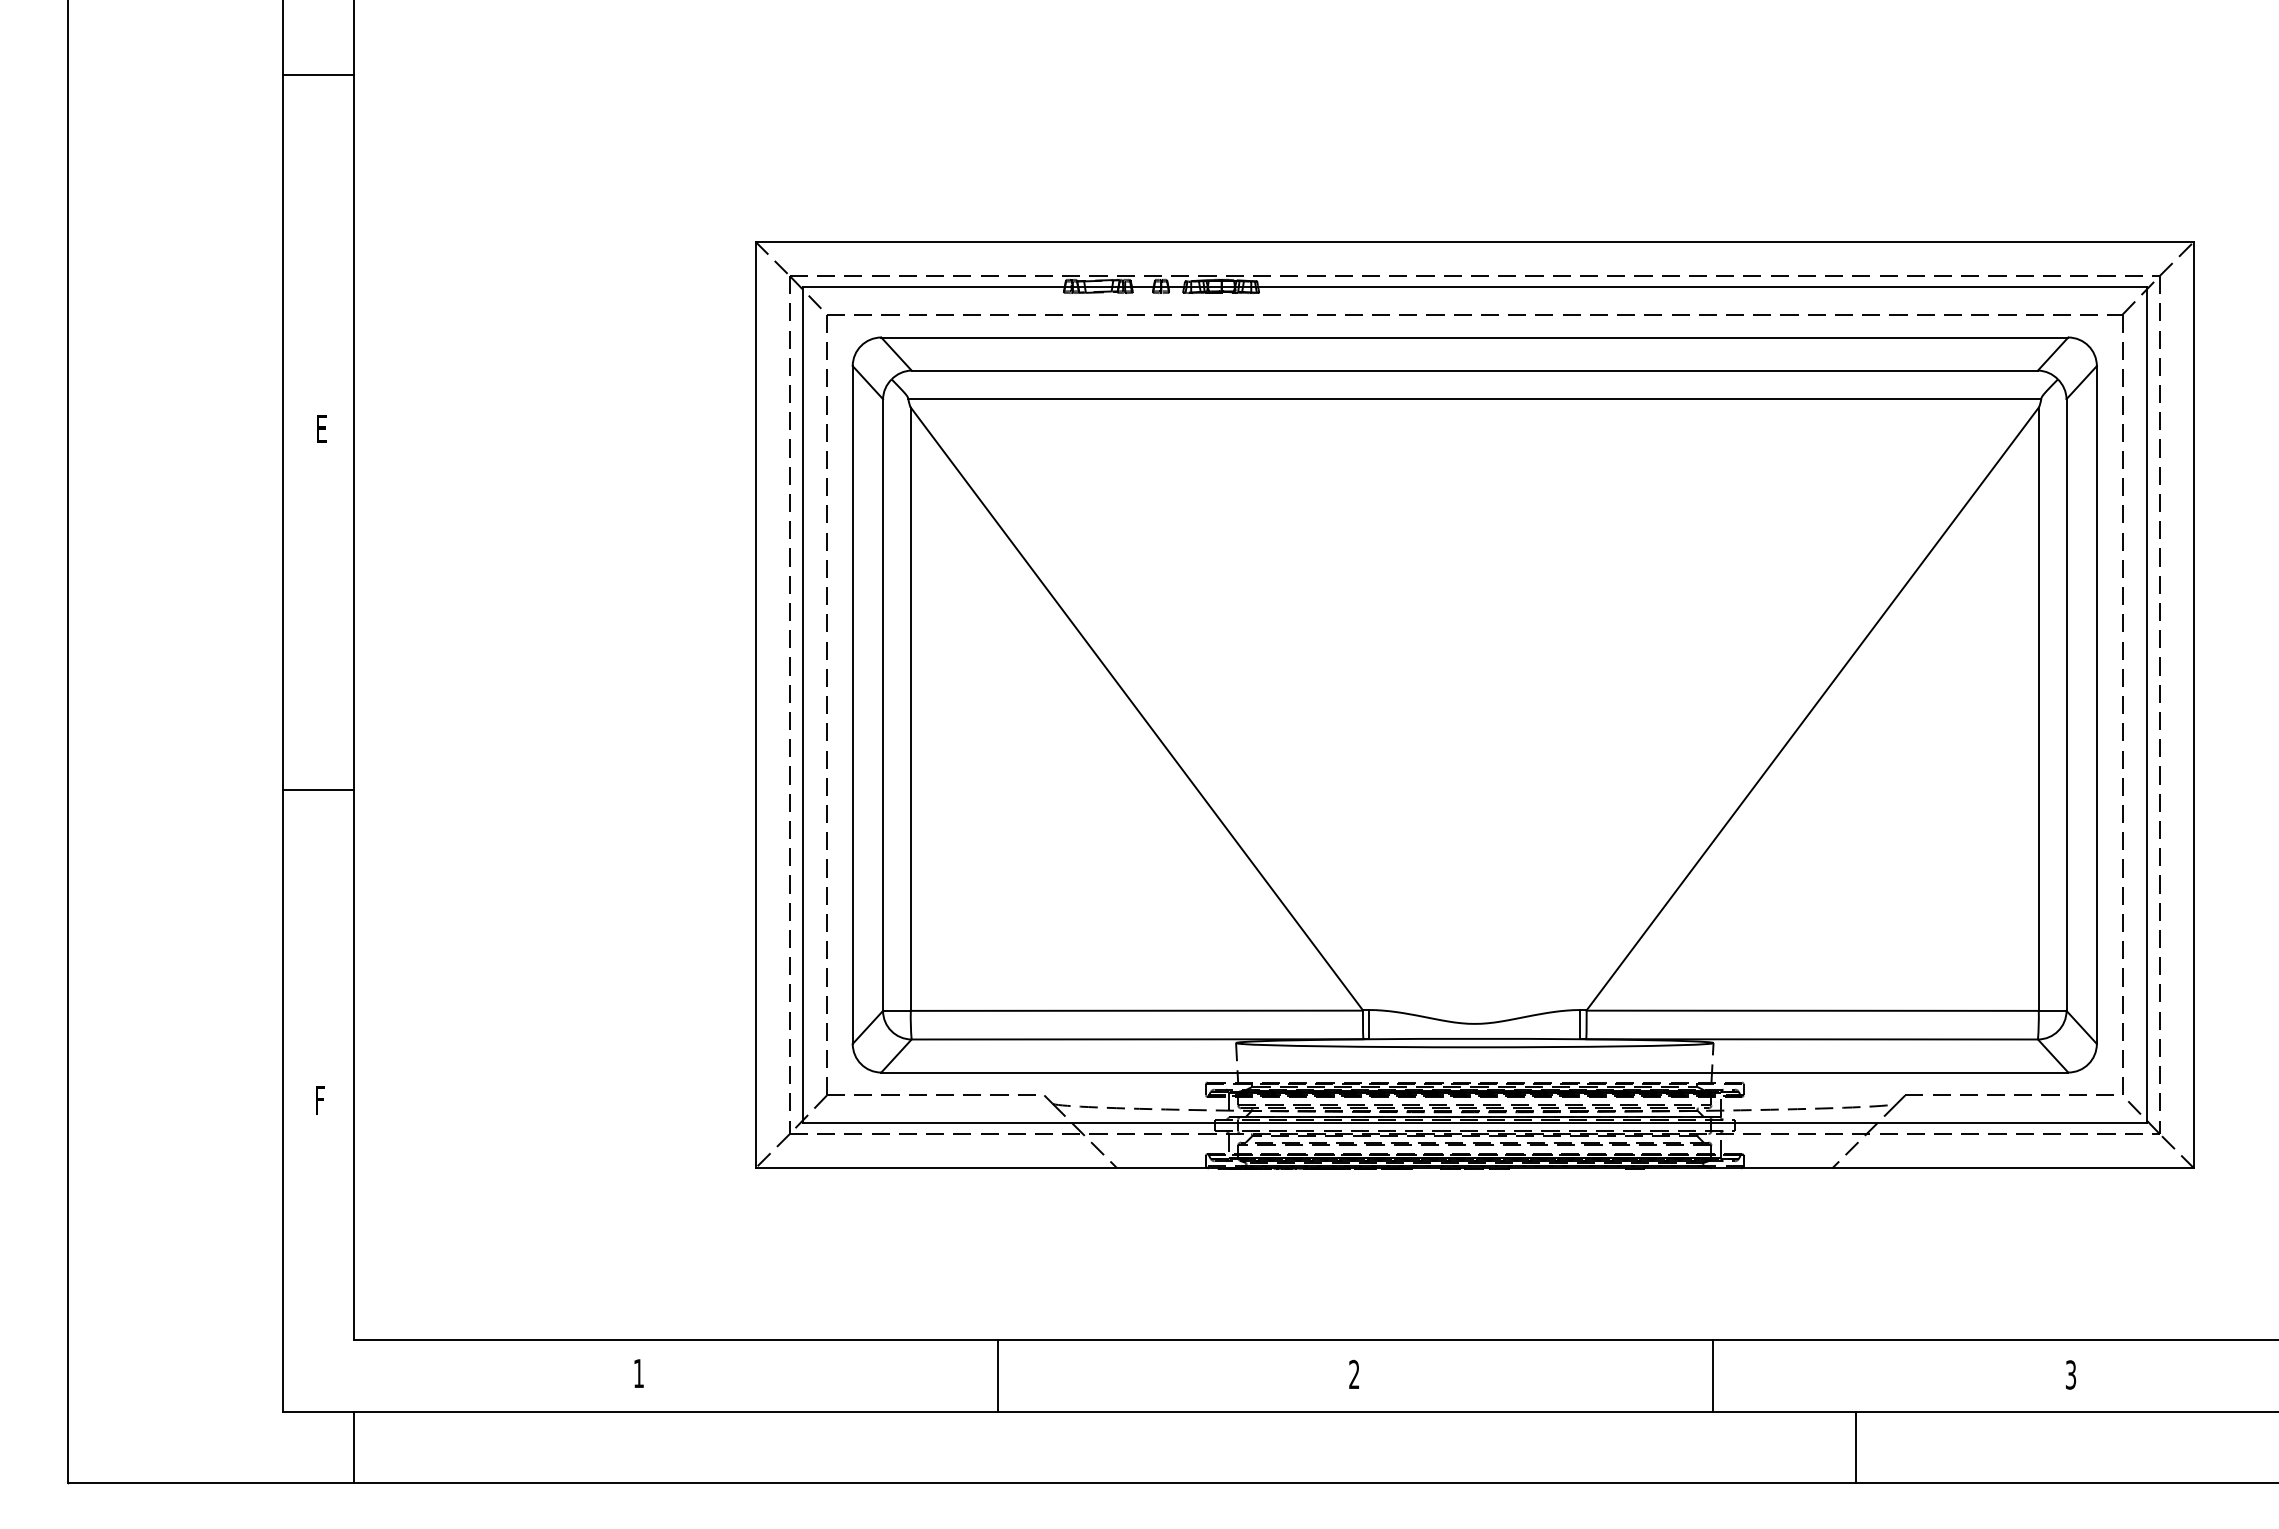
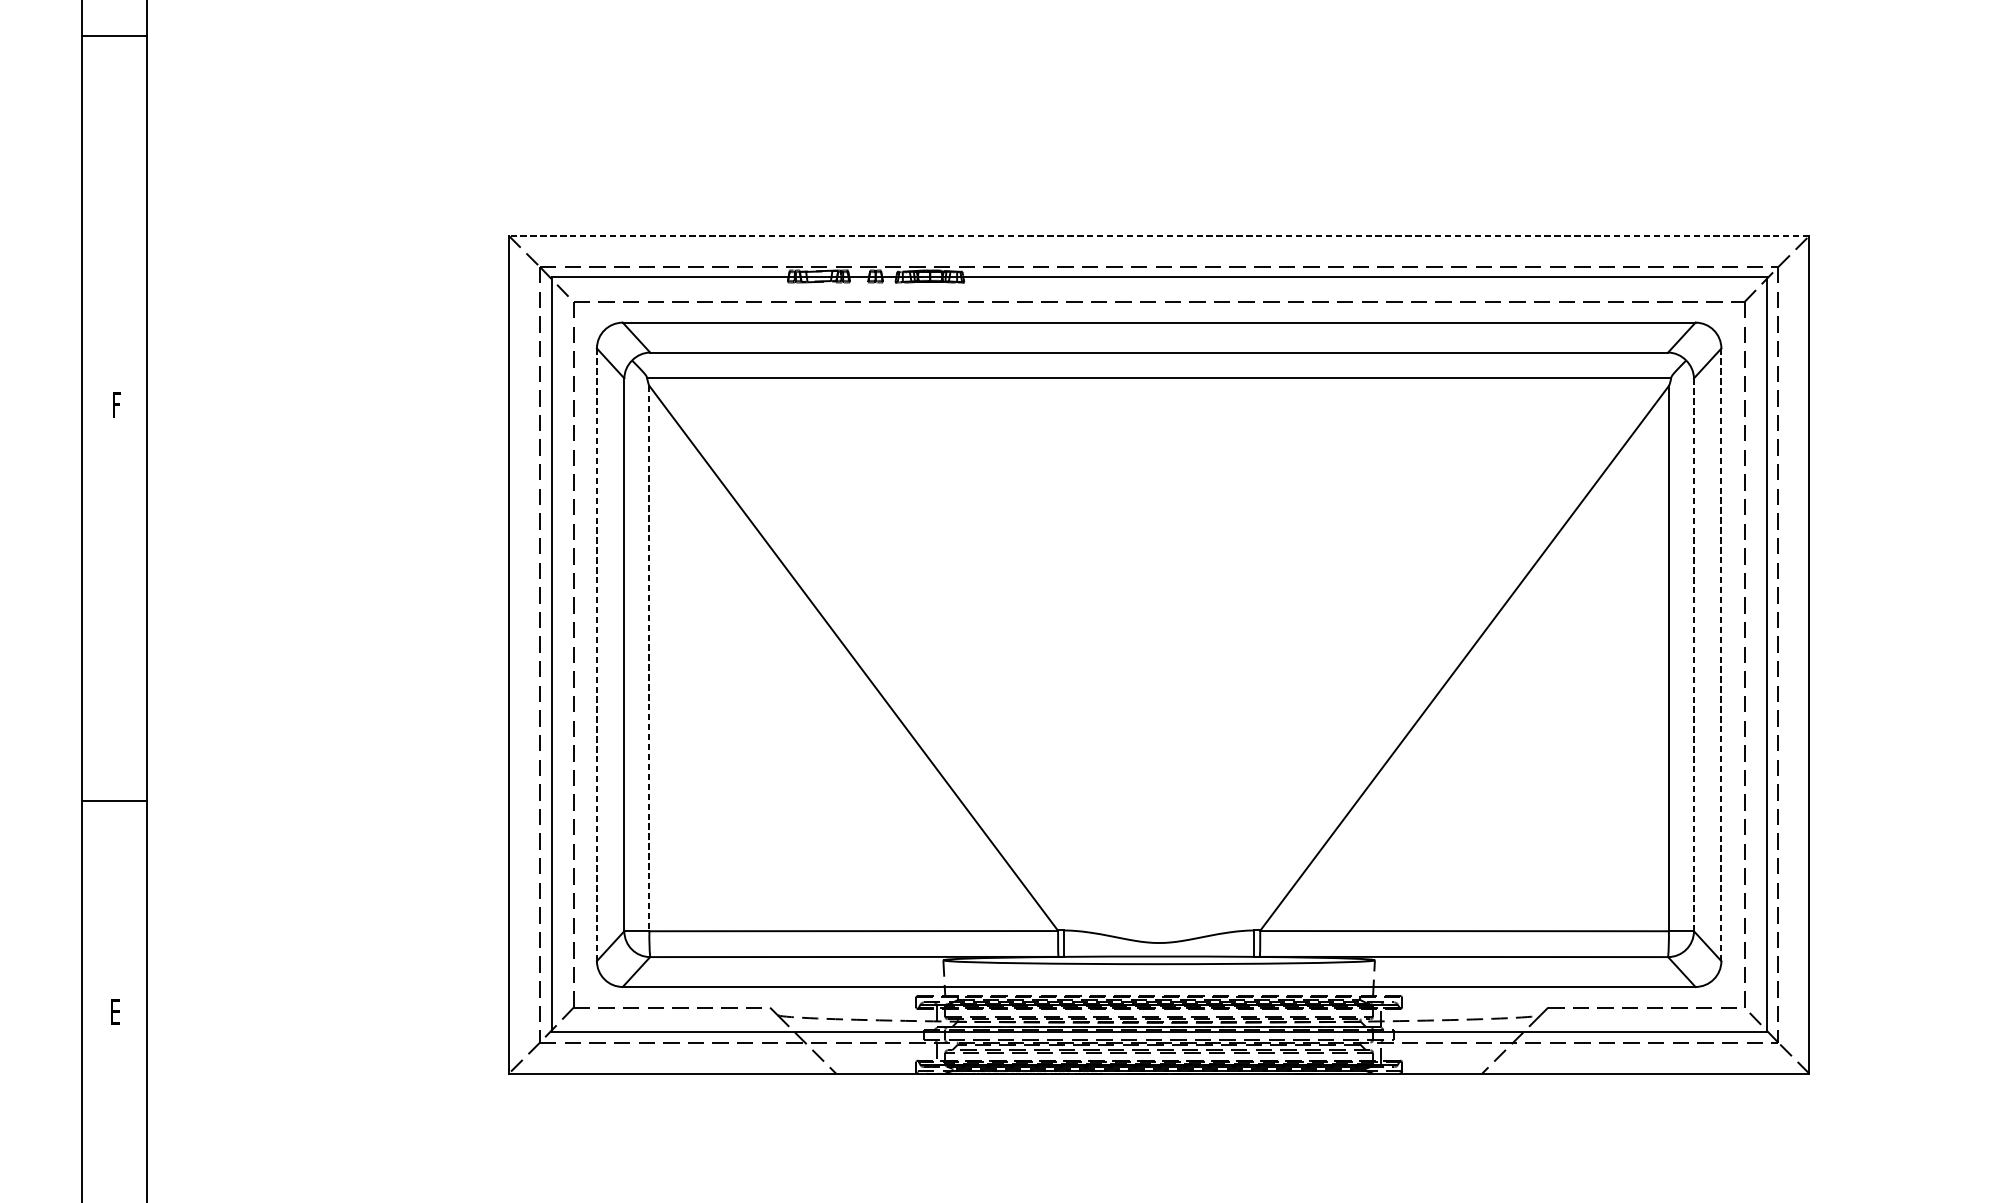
line: (318, 74) -> (114, 36), moved
line: (1474, 241) -> (1158, 235), solid -> dashed
text: (322, 428) -> (117, 404), E -> F
line: (852, 705) -> (596, 655), solid -> dashed
line: (2066, 705) -> (1693, 655), solid -> dashed
line: (2096, 705) -> (1721, 655), solid -> dashed
line: (910, 709) -> (649, 658), solid -> dashed
line: (318, 789) -> (114, 800), moved
text: (319, 1100) -> (114, 1012), F -> E

